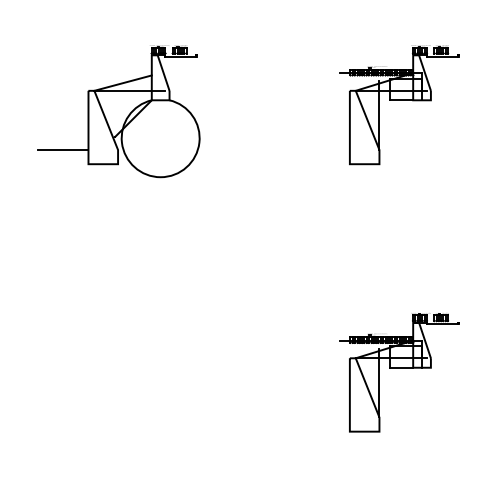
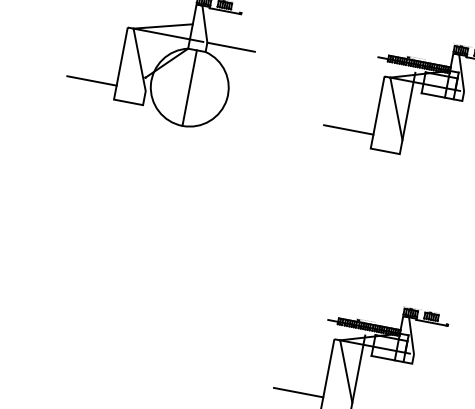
line: (193, 90) -> (230, 46), added
line: (160, 138) -> (189, 87), added
line: (324, 150) -> (348, 130), added
line: (324, 417) -> (298, 392), added

